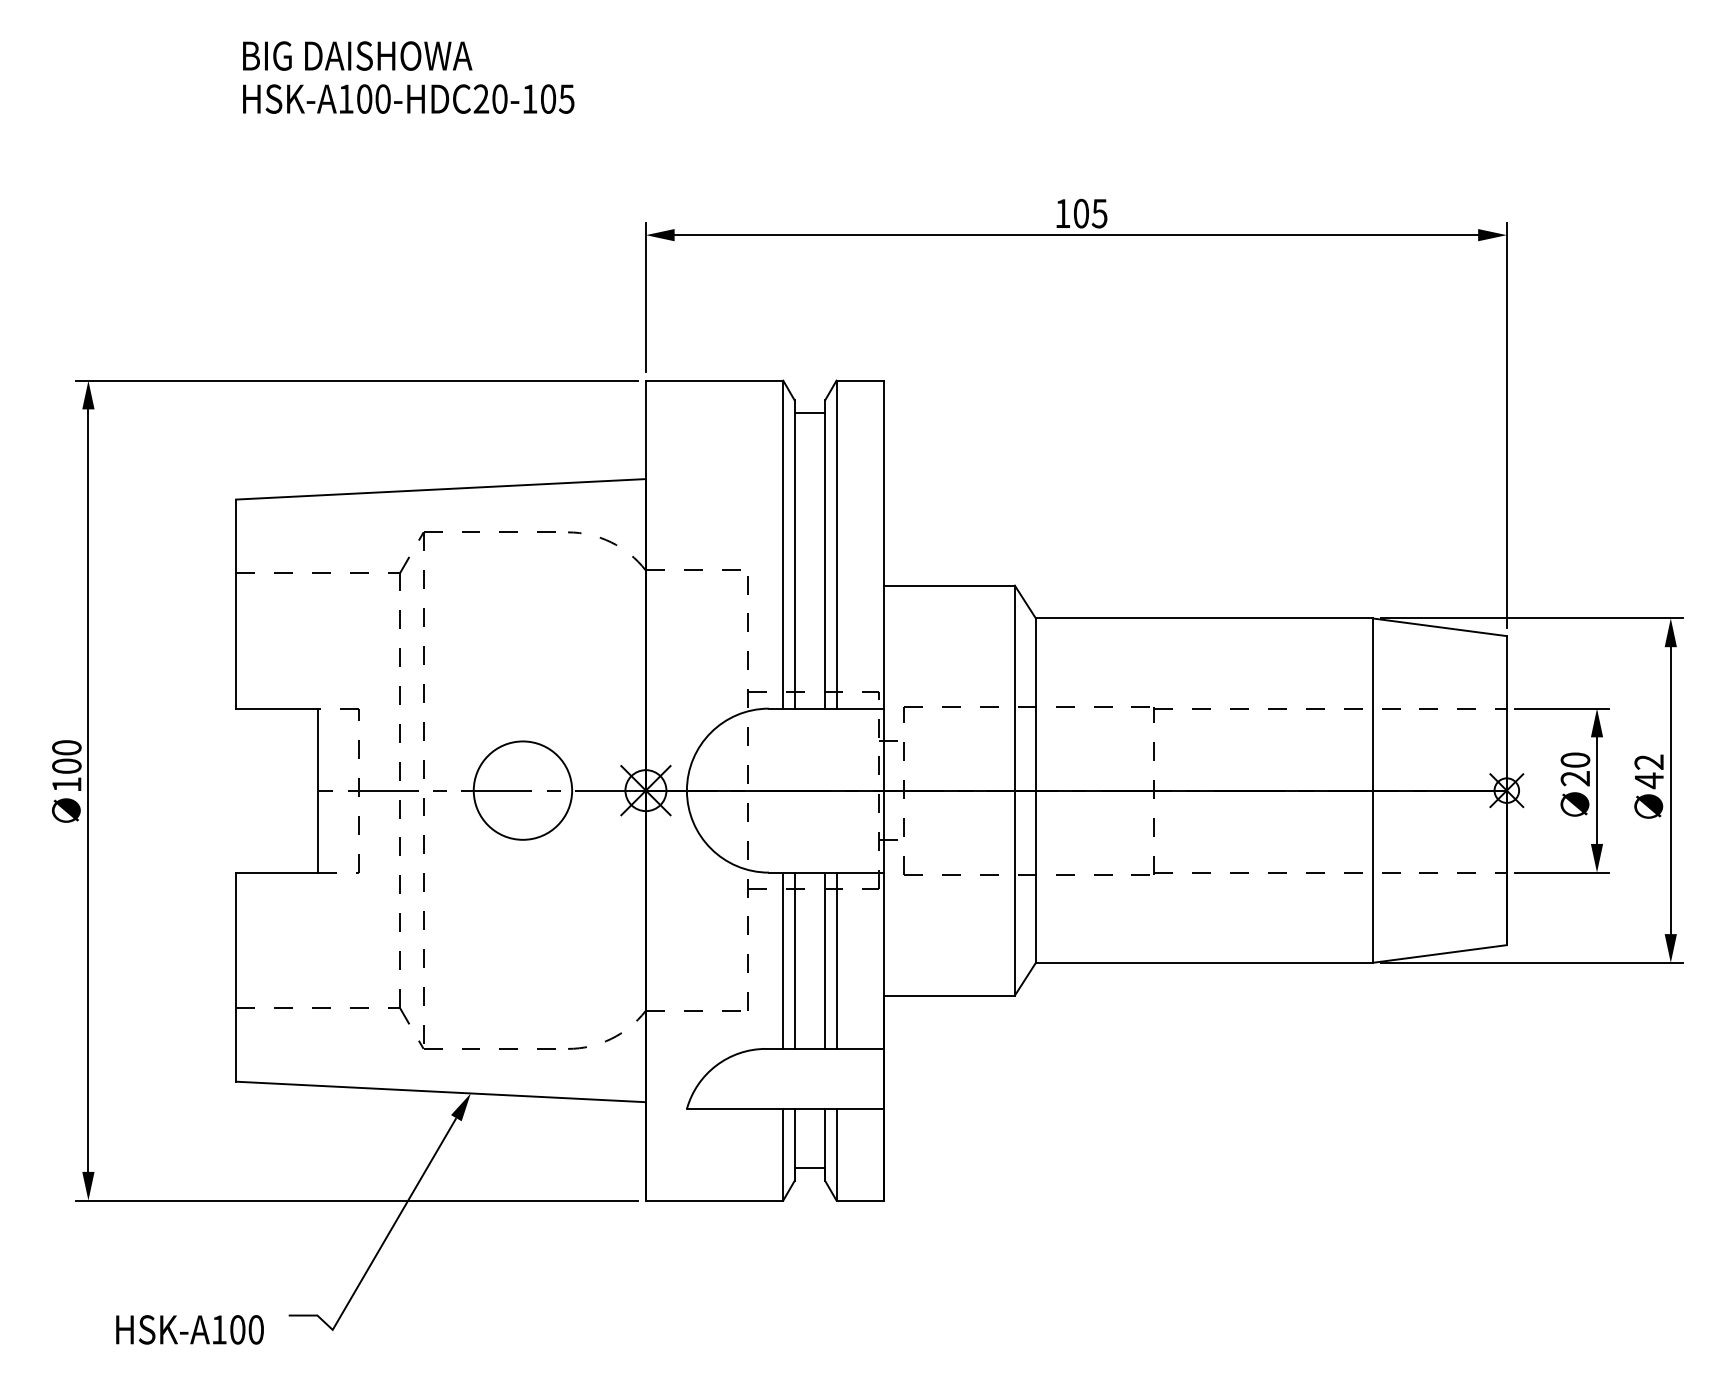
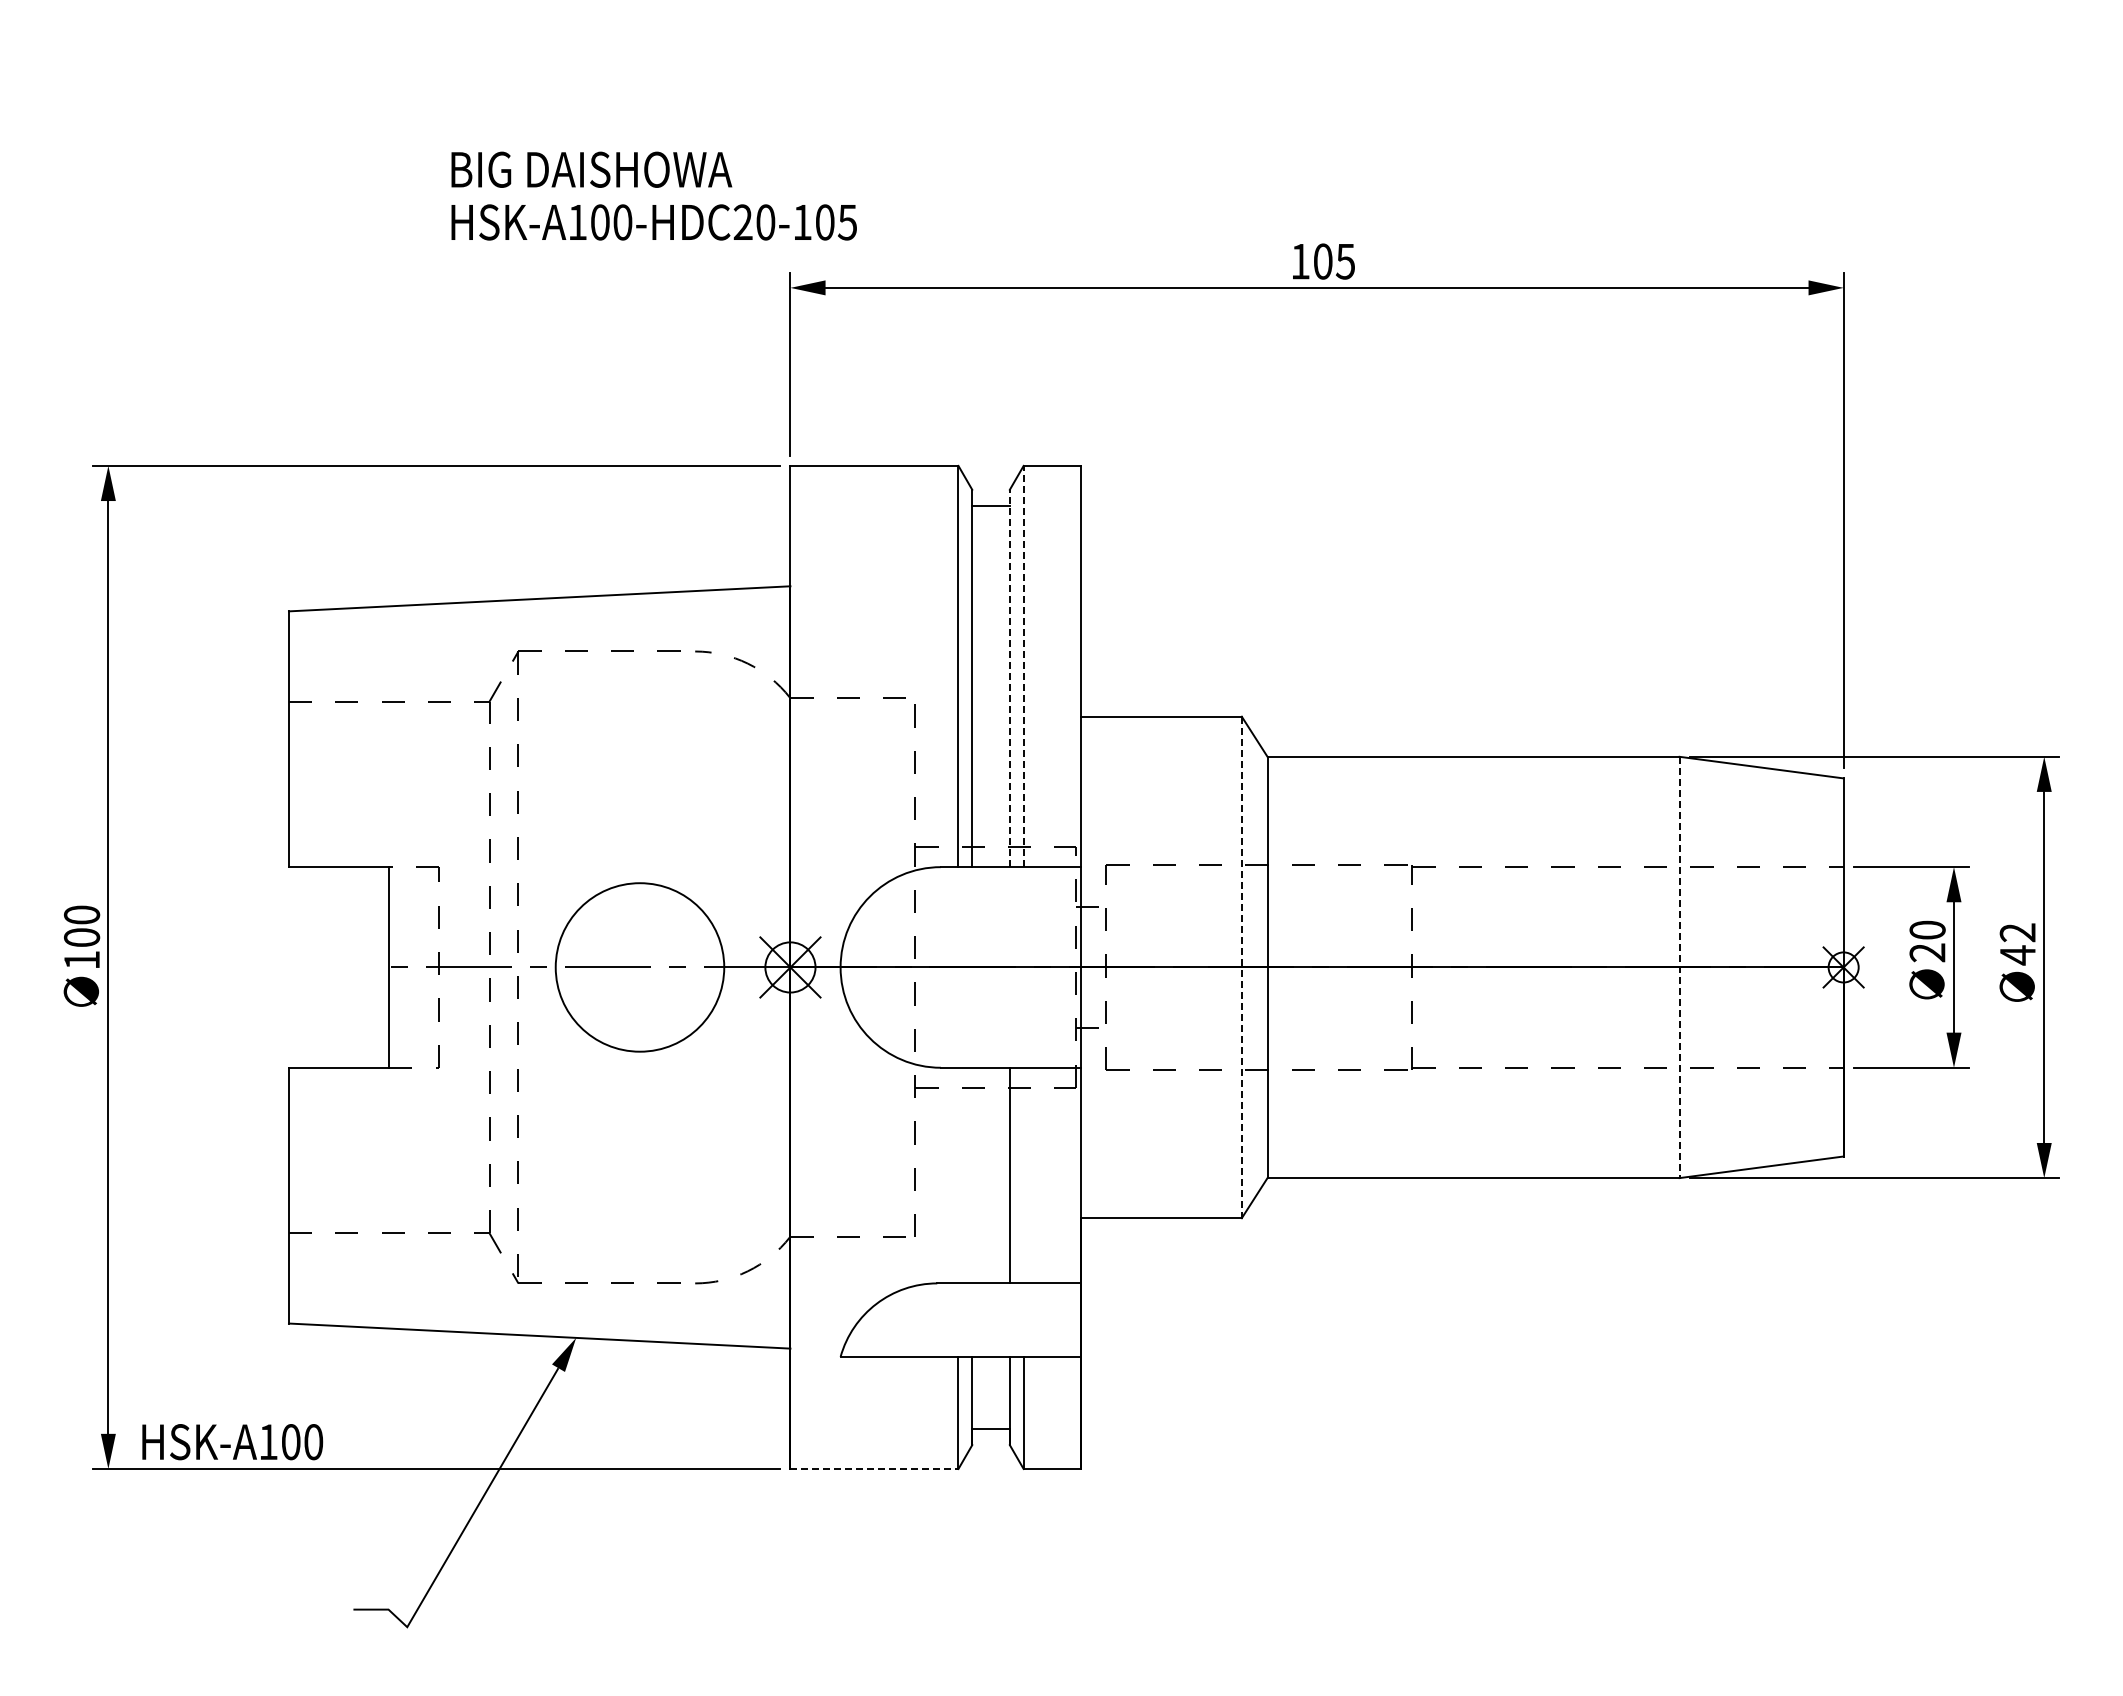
text: (408, 77) -> (653, 195), moved
line: (836, 544) -> (1023, 666), solid -> dashed
line: (824, 554) -> (1009, 678), solid -> dashed
circle: (522, 790) -> (639, 967), size x1.4
line: (1014, 790) -> (1241, 967), solid -> dashed
line: (1372, 790) -> (1679, 967), solid -> dashed
line: (783, 960) -> (958, 1175), removed
line: (794, 960) -> (972, 1175), removed
line: (836, 960) -> (1023, 1175), removed
line: (714, 1200) -> (874, 1468), solid -> dashed
text: (189, 1330) -> (232, 1442), moved

